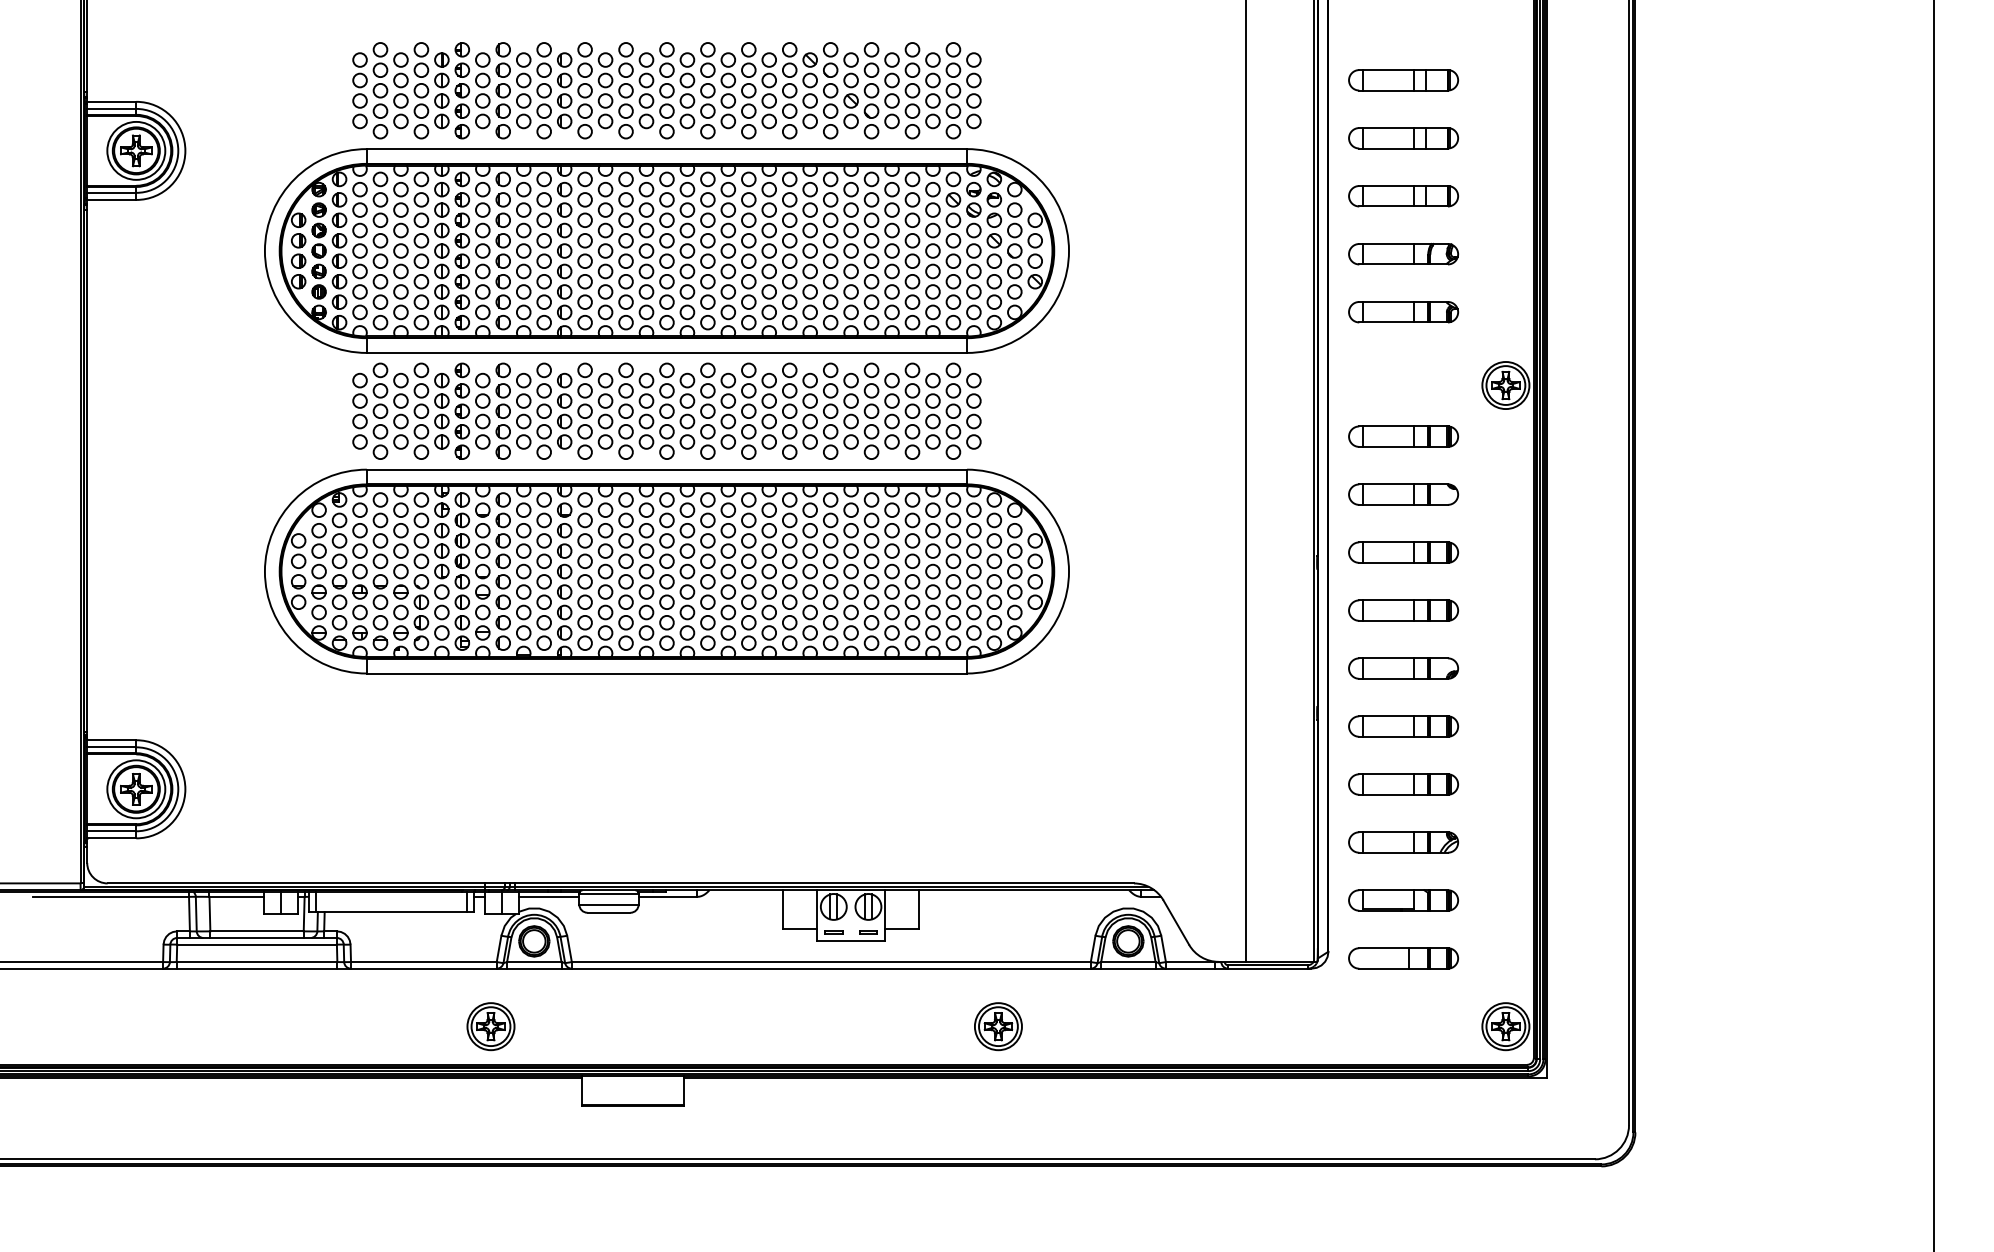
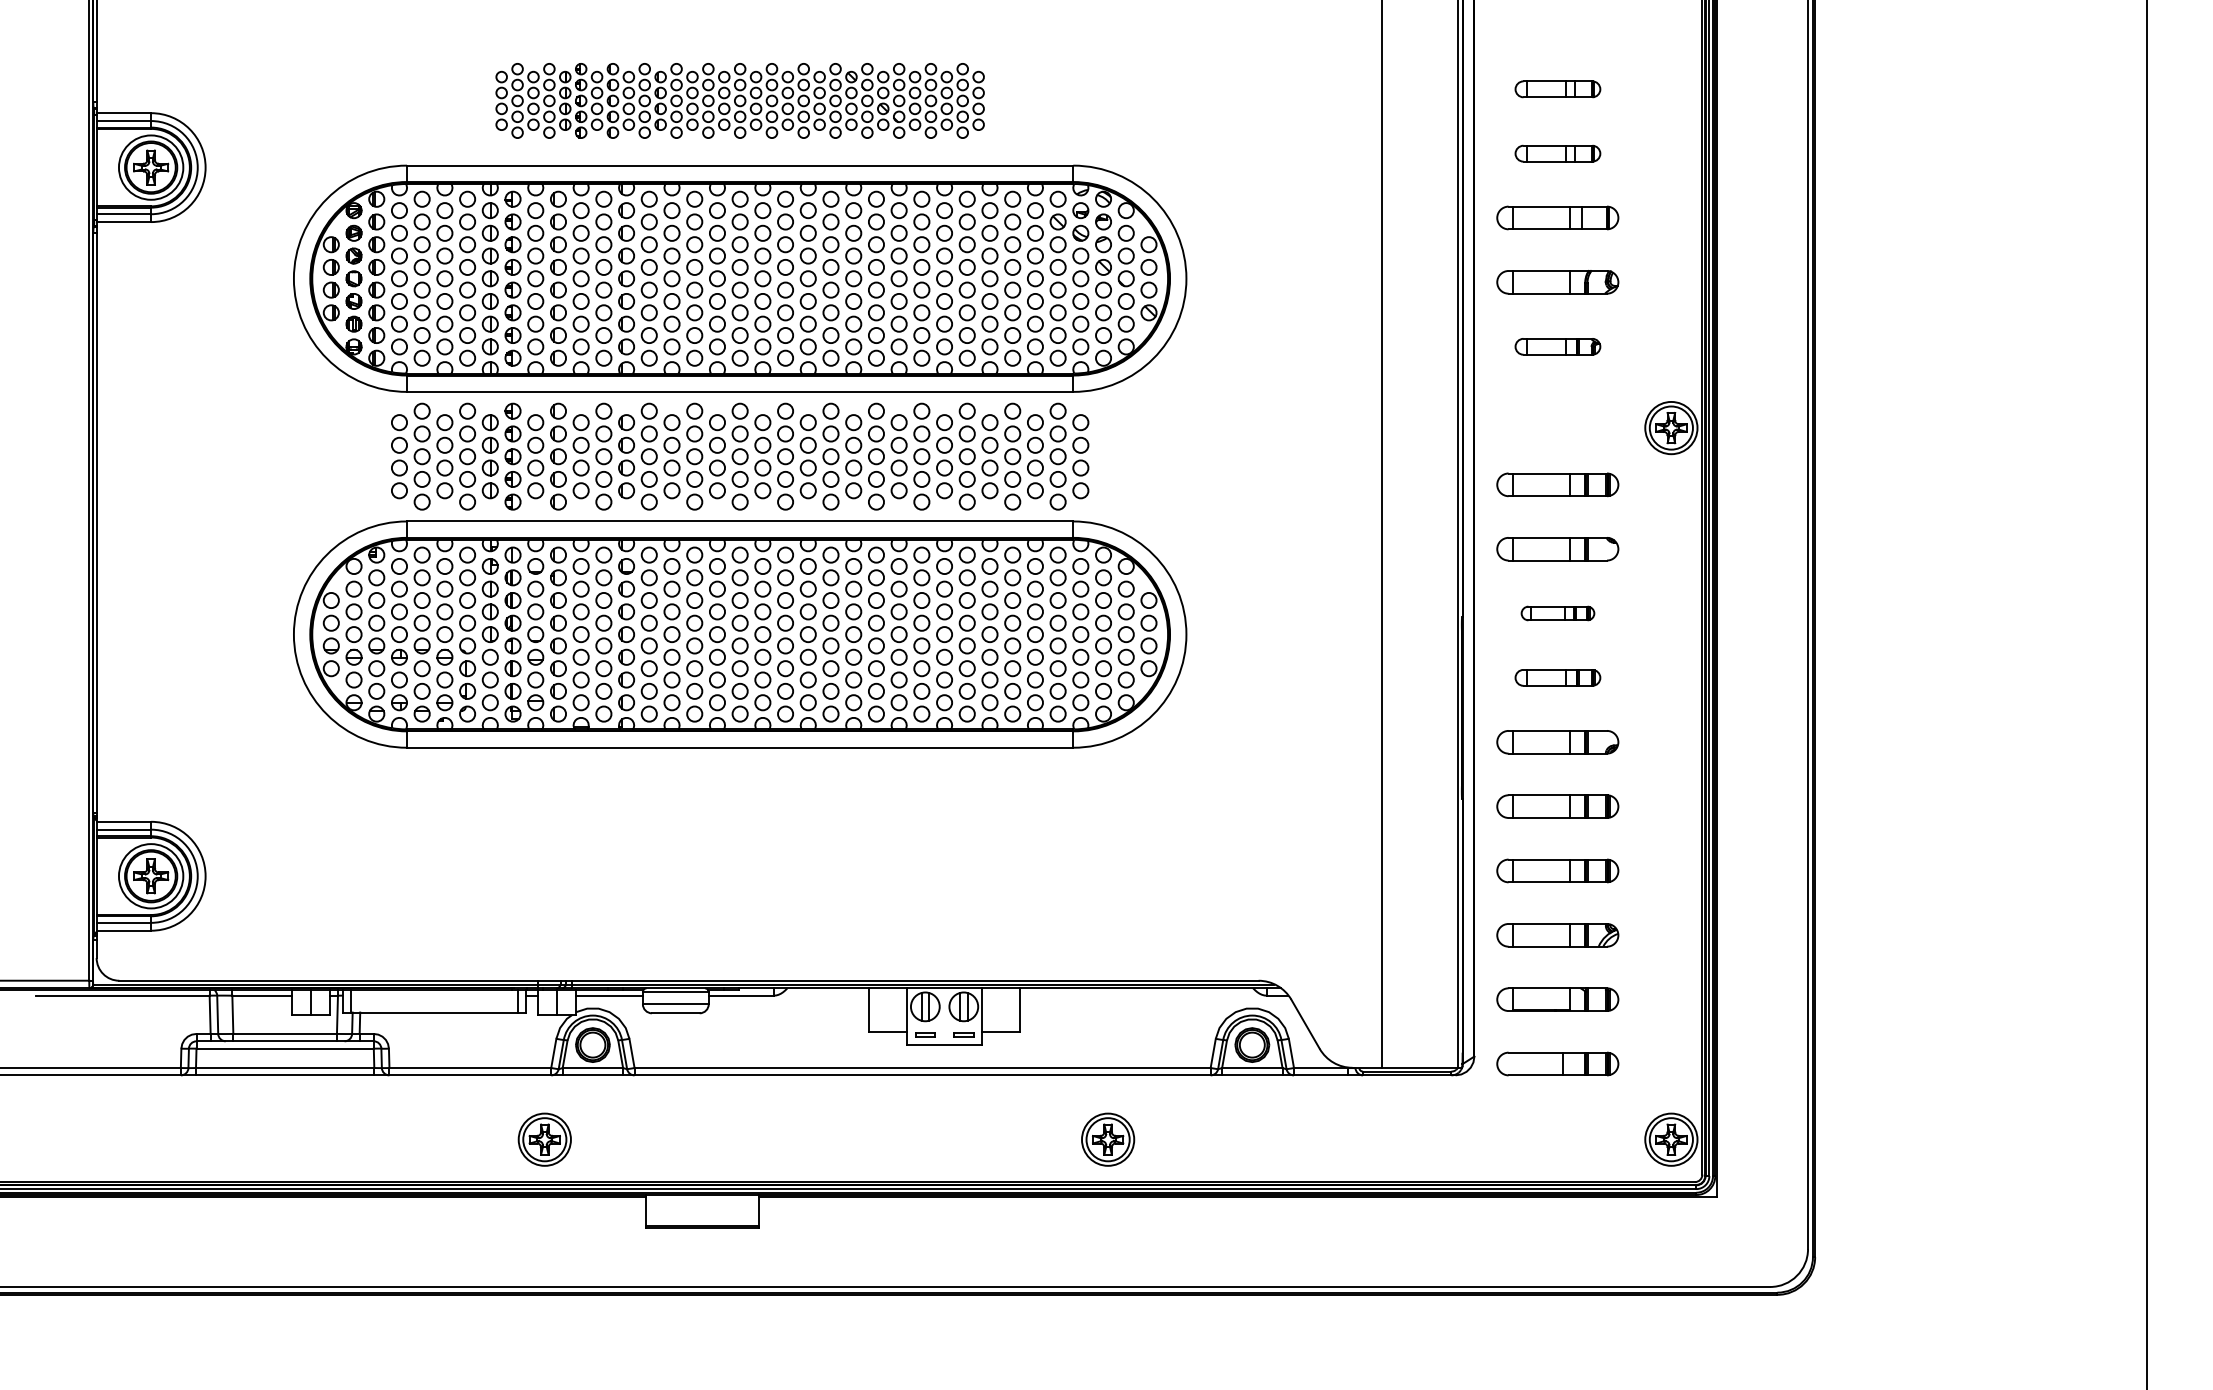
part: (1403, 80) -> (1557, 89), size x0.7
part: (666, 90) -> (739, 100), size x0.7
part: (1403, 138) -> (1557, 153), size x0.7
part: (1403, 312) -> (1557, 347), size x0.7
part: (1403, 552) -> (1557, 613), size x0.6
part: (1403, 610) -> (1557, 677), size x0.7

